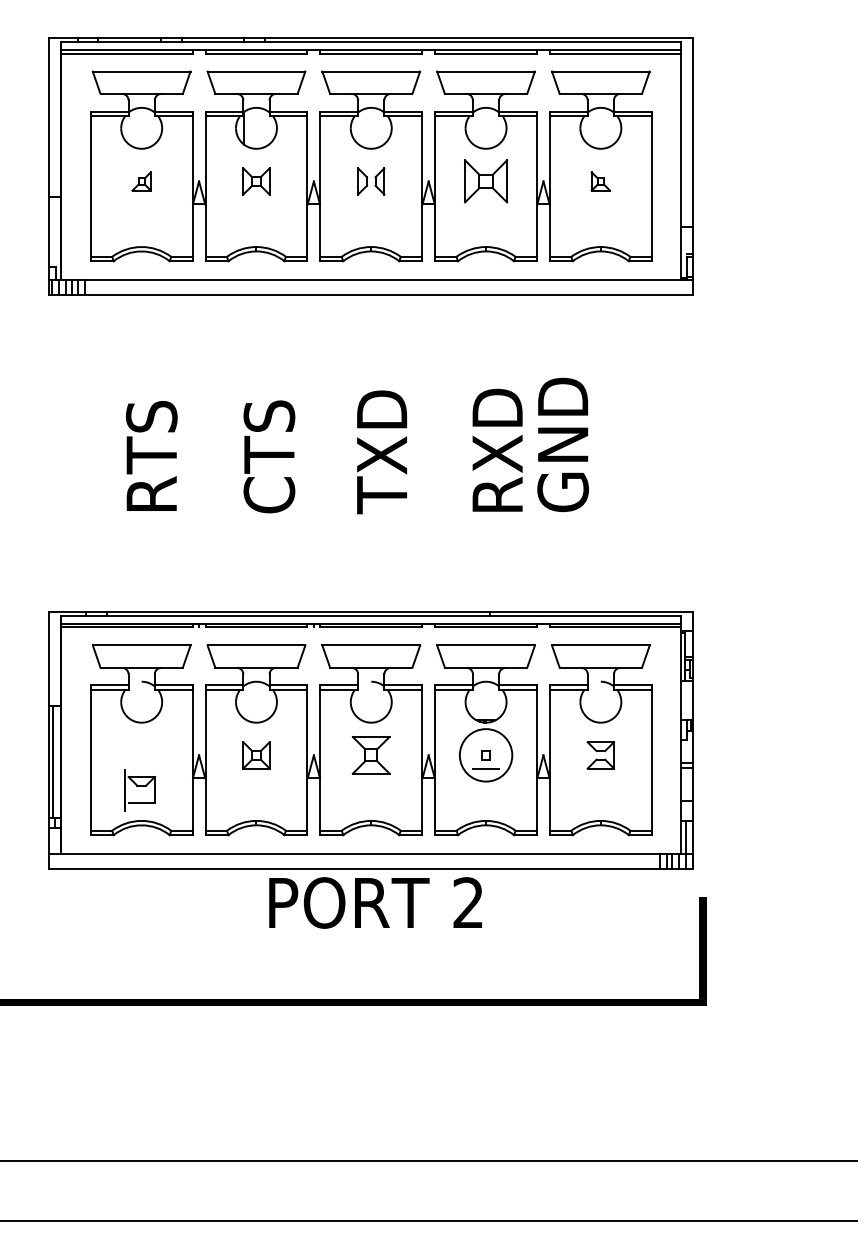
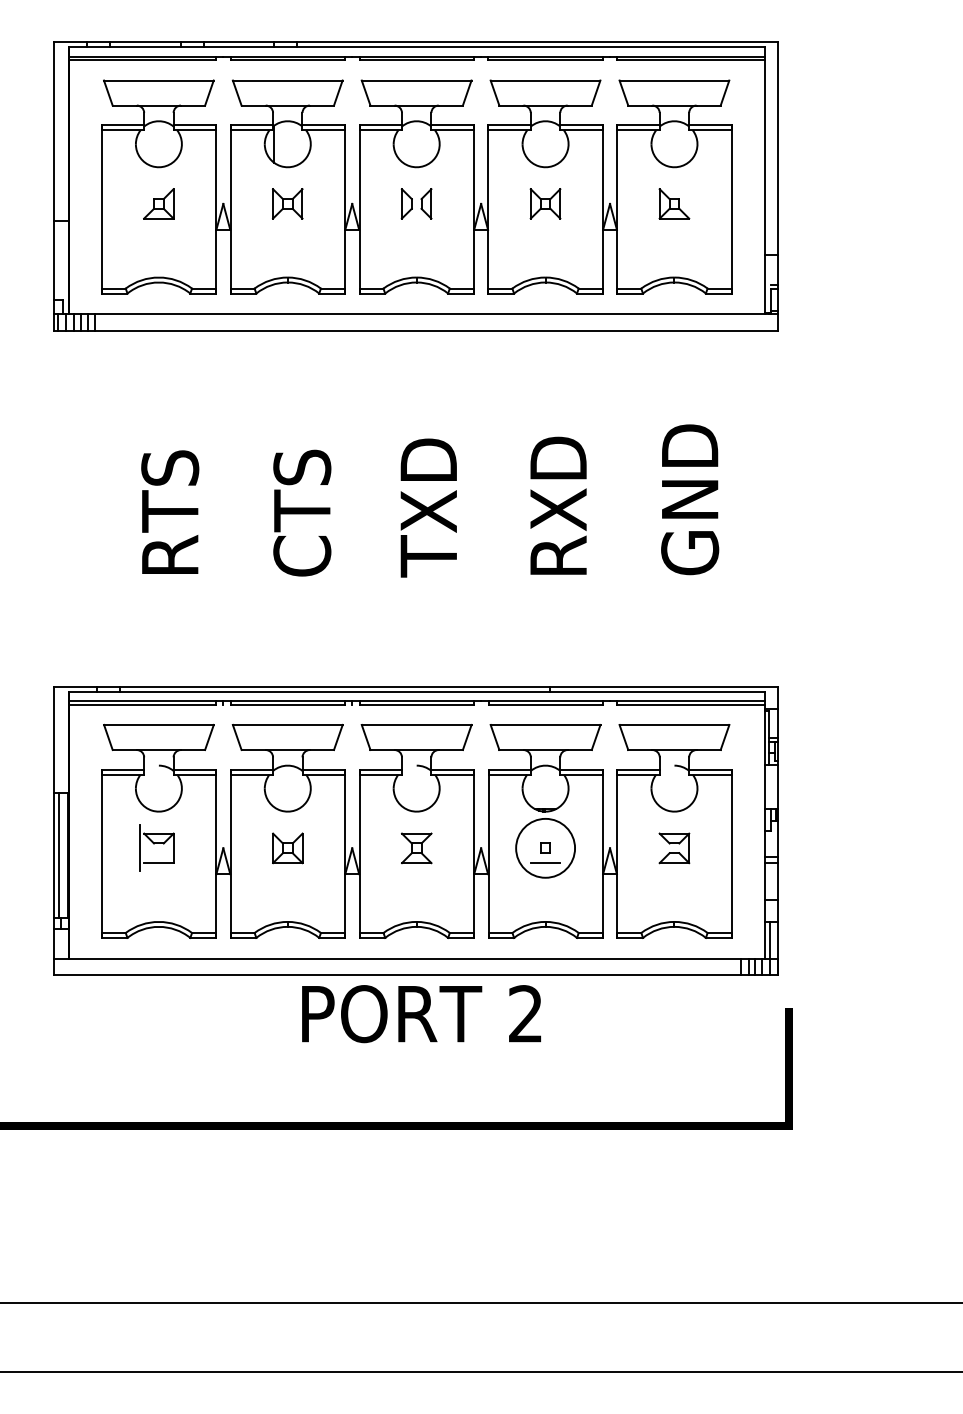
part: (141, 181) -> (158, 203), size x1.43
part: (485, 181) -> (545, 203), size x0.62
part: (600, 181) -> (674, 203), size x1.43
text: (563, 444) -> (690, 499), moved
part: (371, 755) -> (416, 848), size x0.71
part: (139, 789) -> (156, 847), moved

